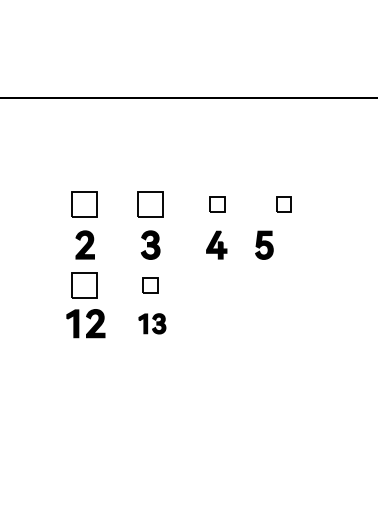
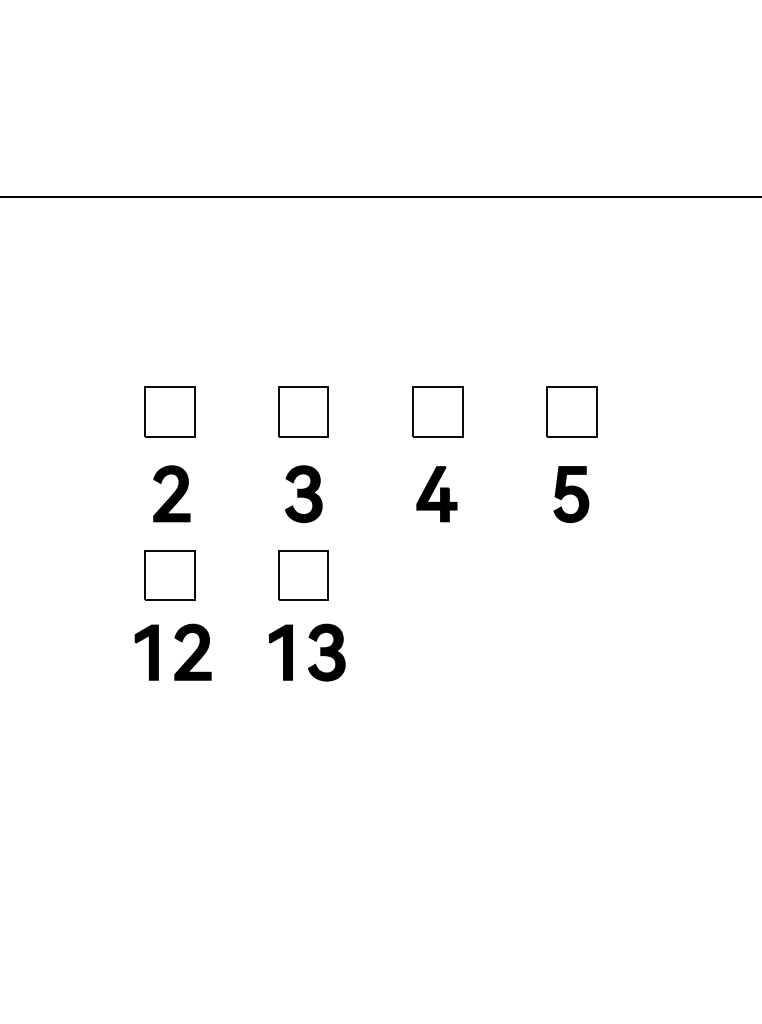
part: (217, 204) -> (438, 412), size x1.67
part: (283, 204) -> (571, 412), size x1.67
part: (264, 244) -> (571, 492), moved
part: (150, 285) -> (303, 575), size x1.67
part: (152, 323) -> (307, 652), size x1.43

